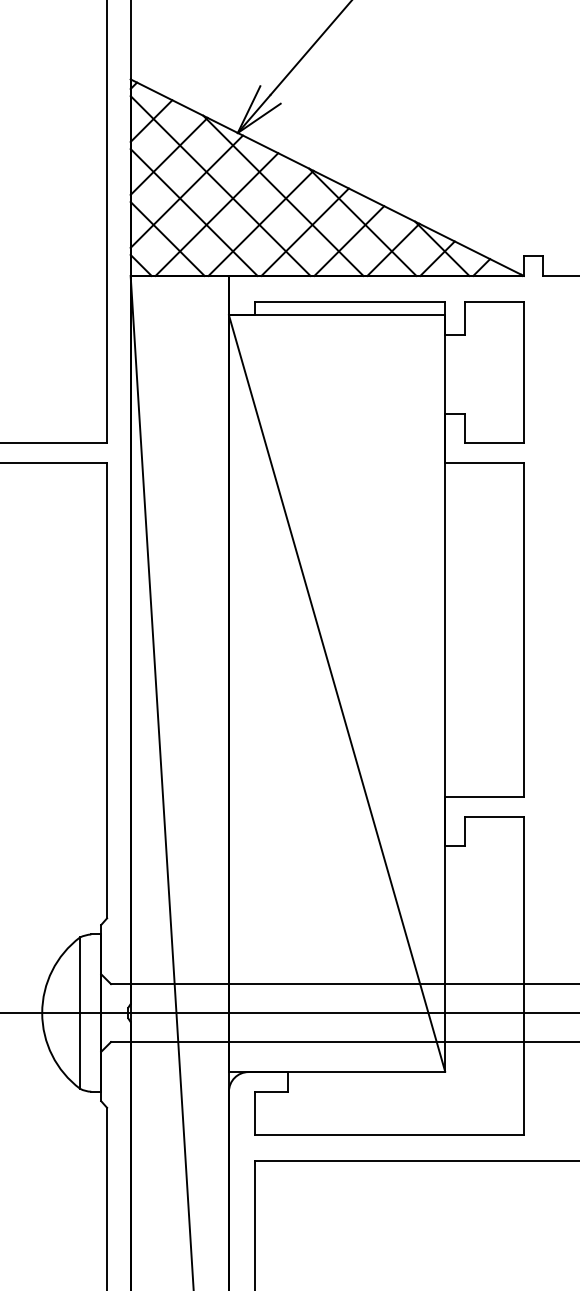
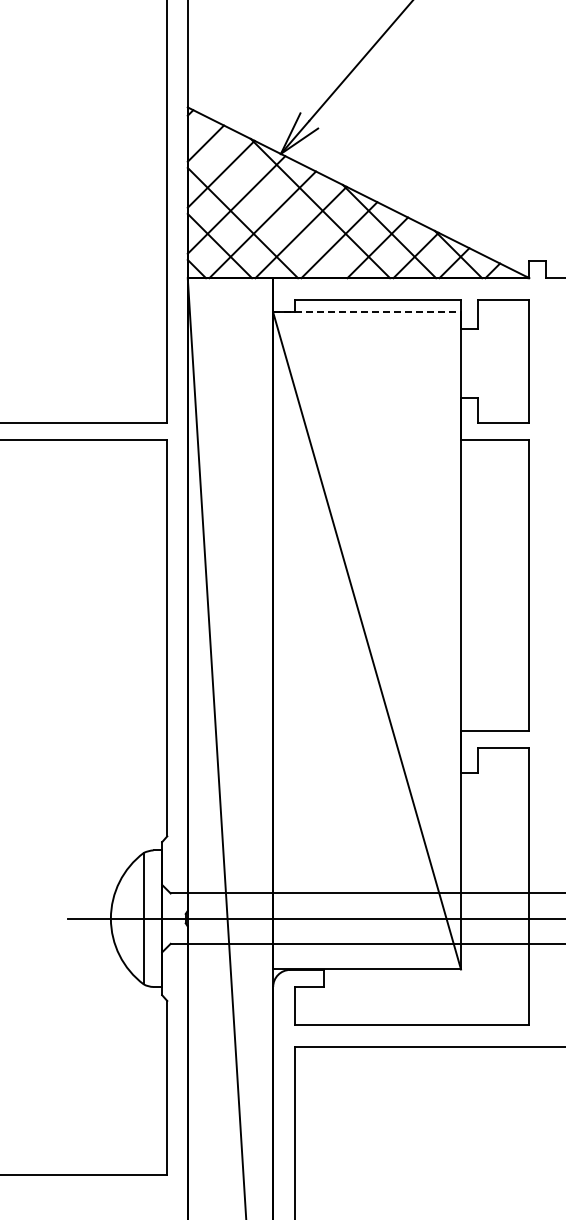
line: (220, 185) -> (265, 199), removed
line: (337, 315) -> (367, 312), solid -> dashed

